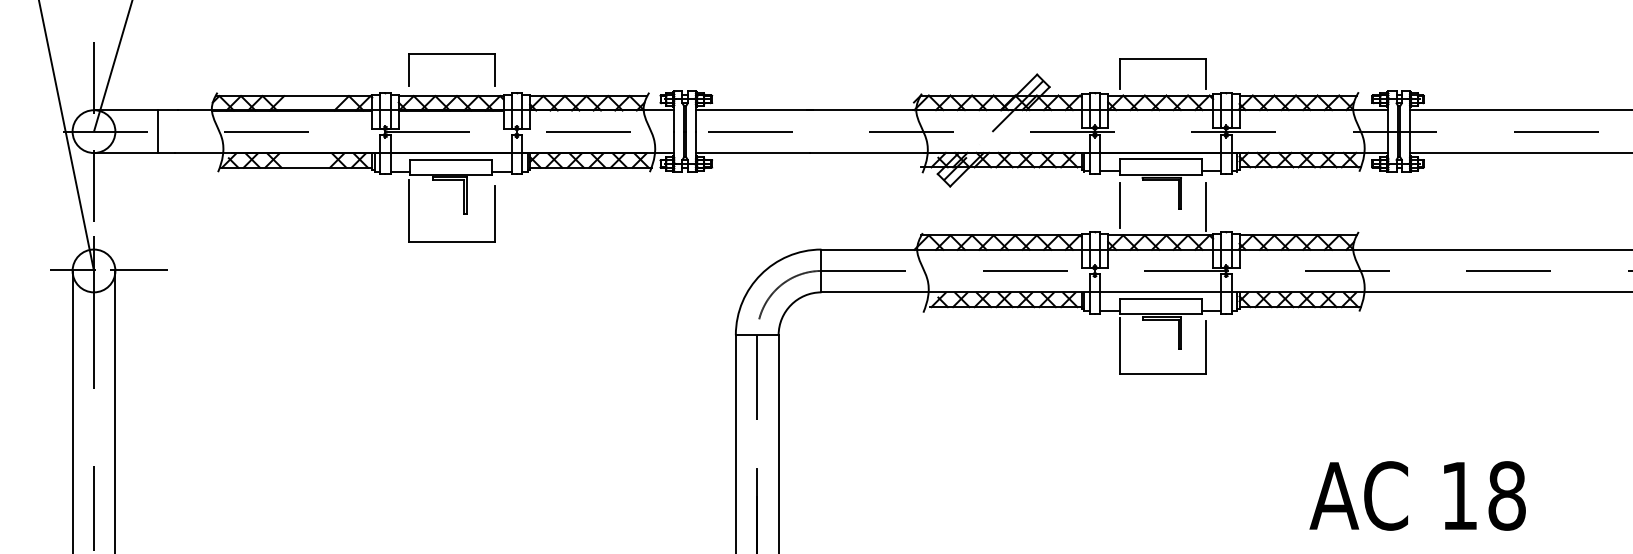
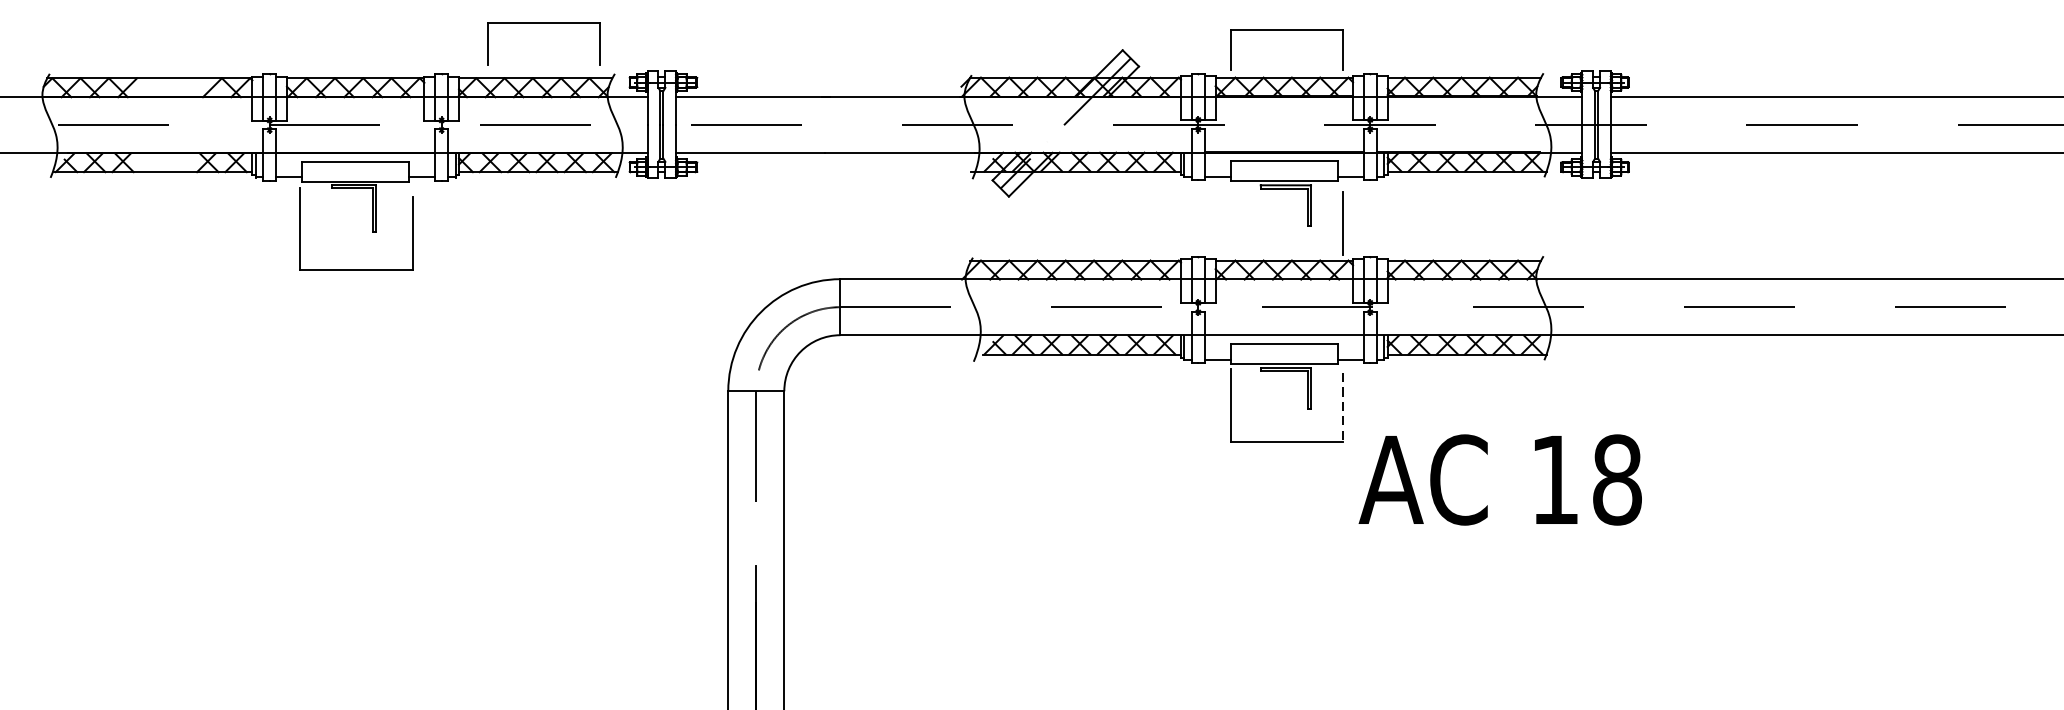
part: (451, 54) -> (543, 23), moved
line: (1119, 205) -> (1230, 221), removed
line: (1205, 348) -> (1343, 408), solid -> dashed
text: (1417, 495) -> (1500, 479), moved

